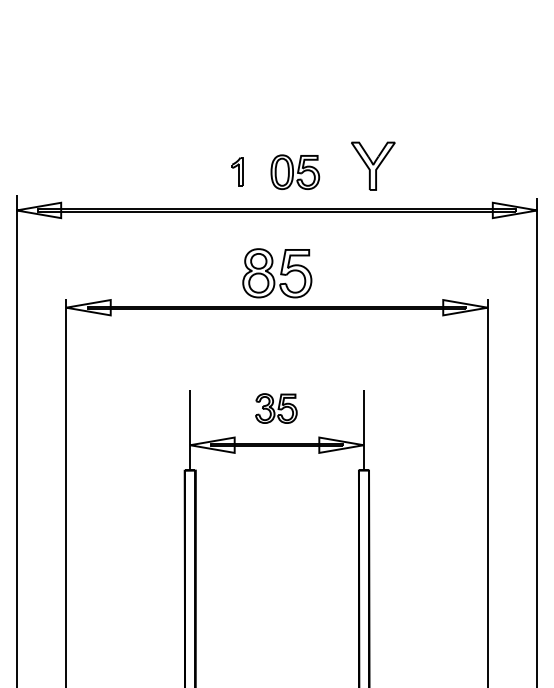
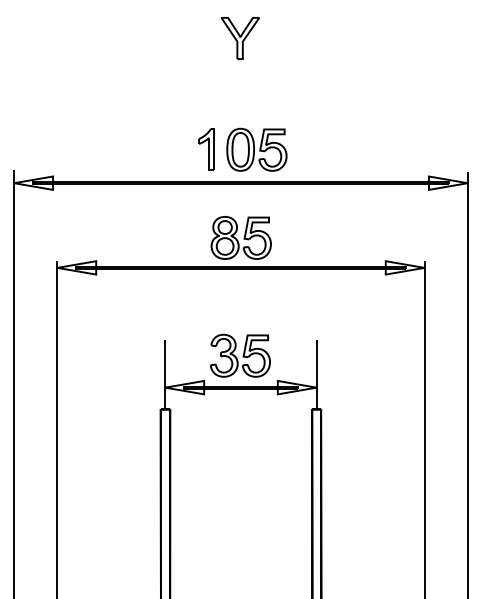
part: (373, 165) -> (240, 37), moved
part: (237, 171) -> (206, 149), size x1.67
part: (295, 172) -> (257, 150), size x1.43
part: (276, 408) -> (240, 355), size x1.67

